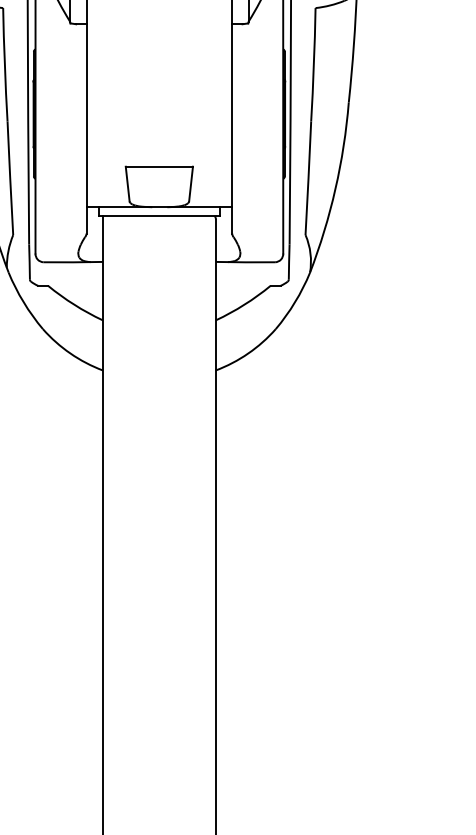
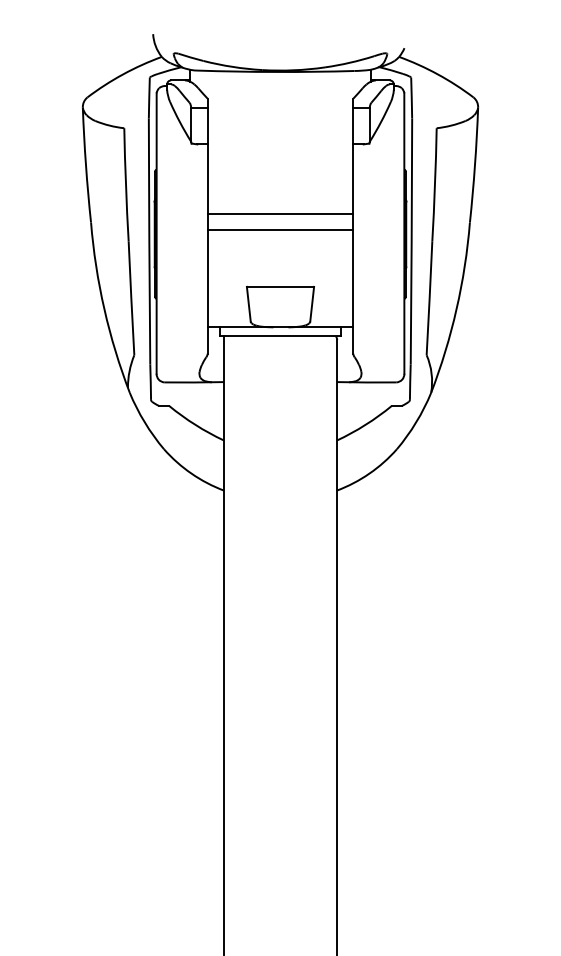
line: (159, 94) -> (280, 214), added
line: (159, 110) -> (280, 230), added

